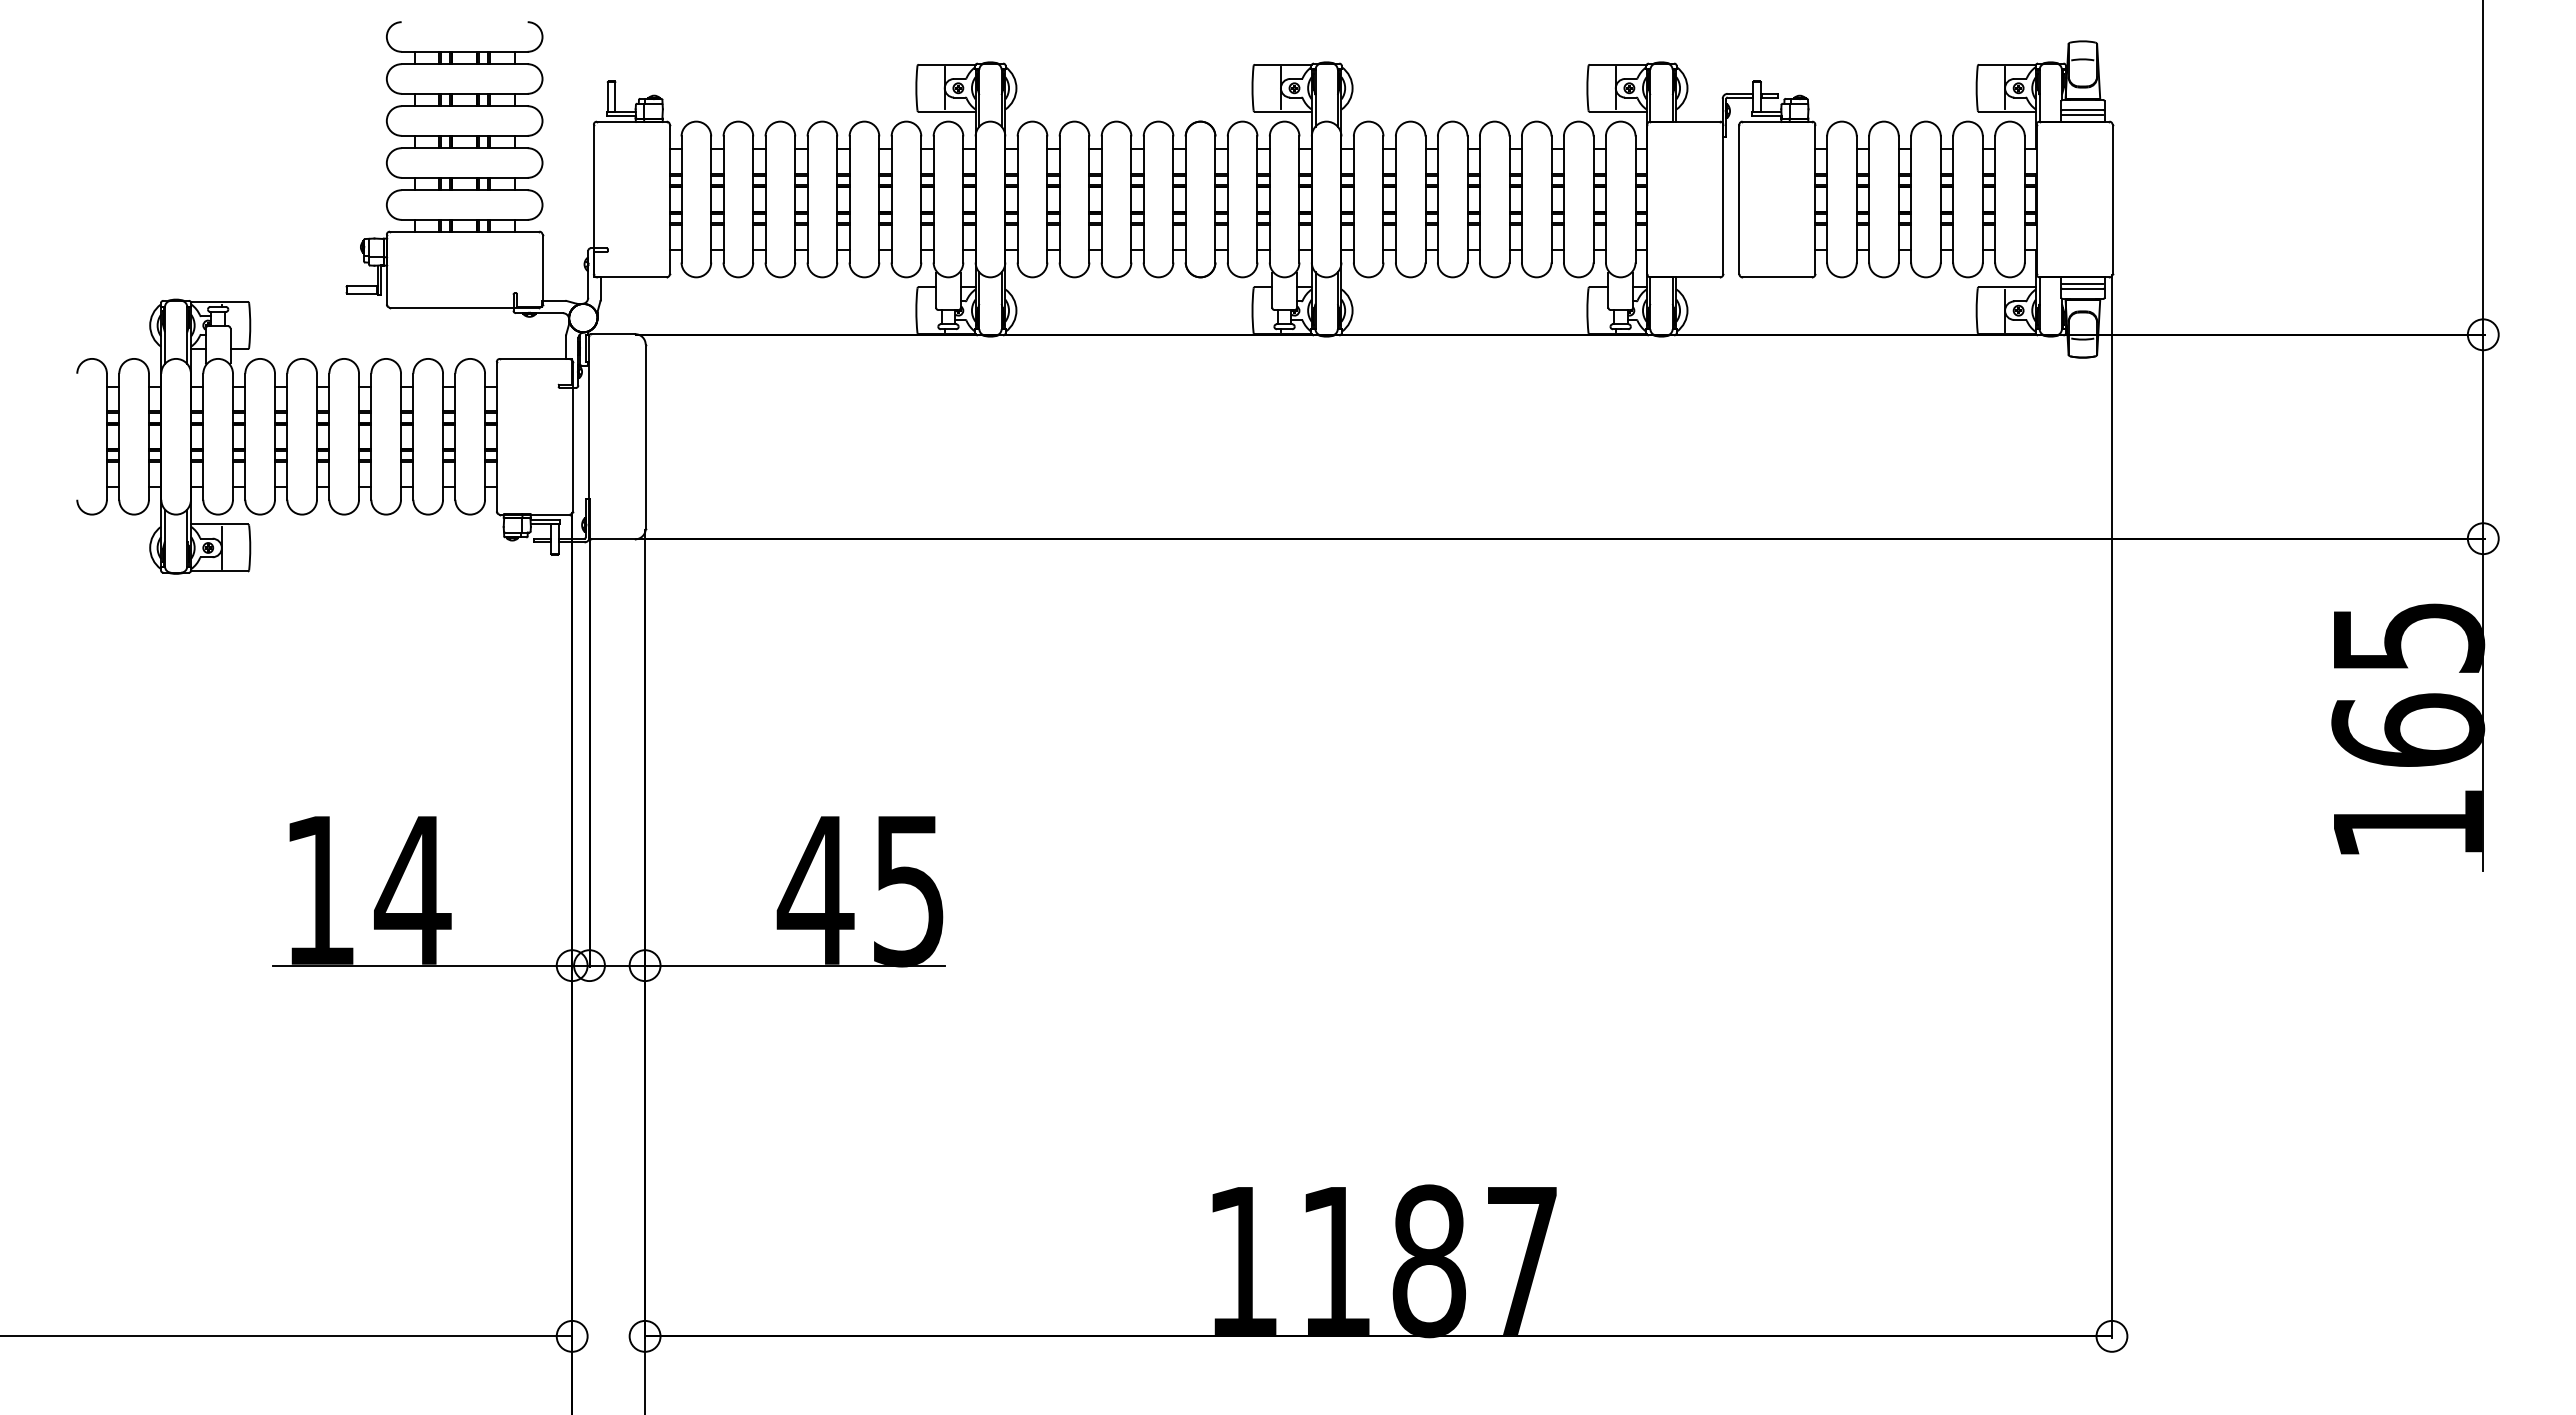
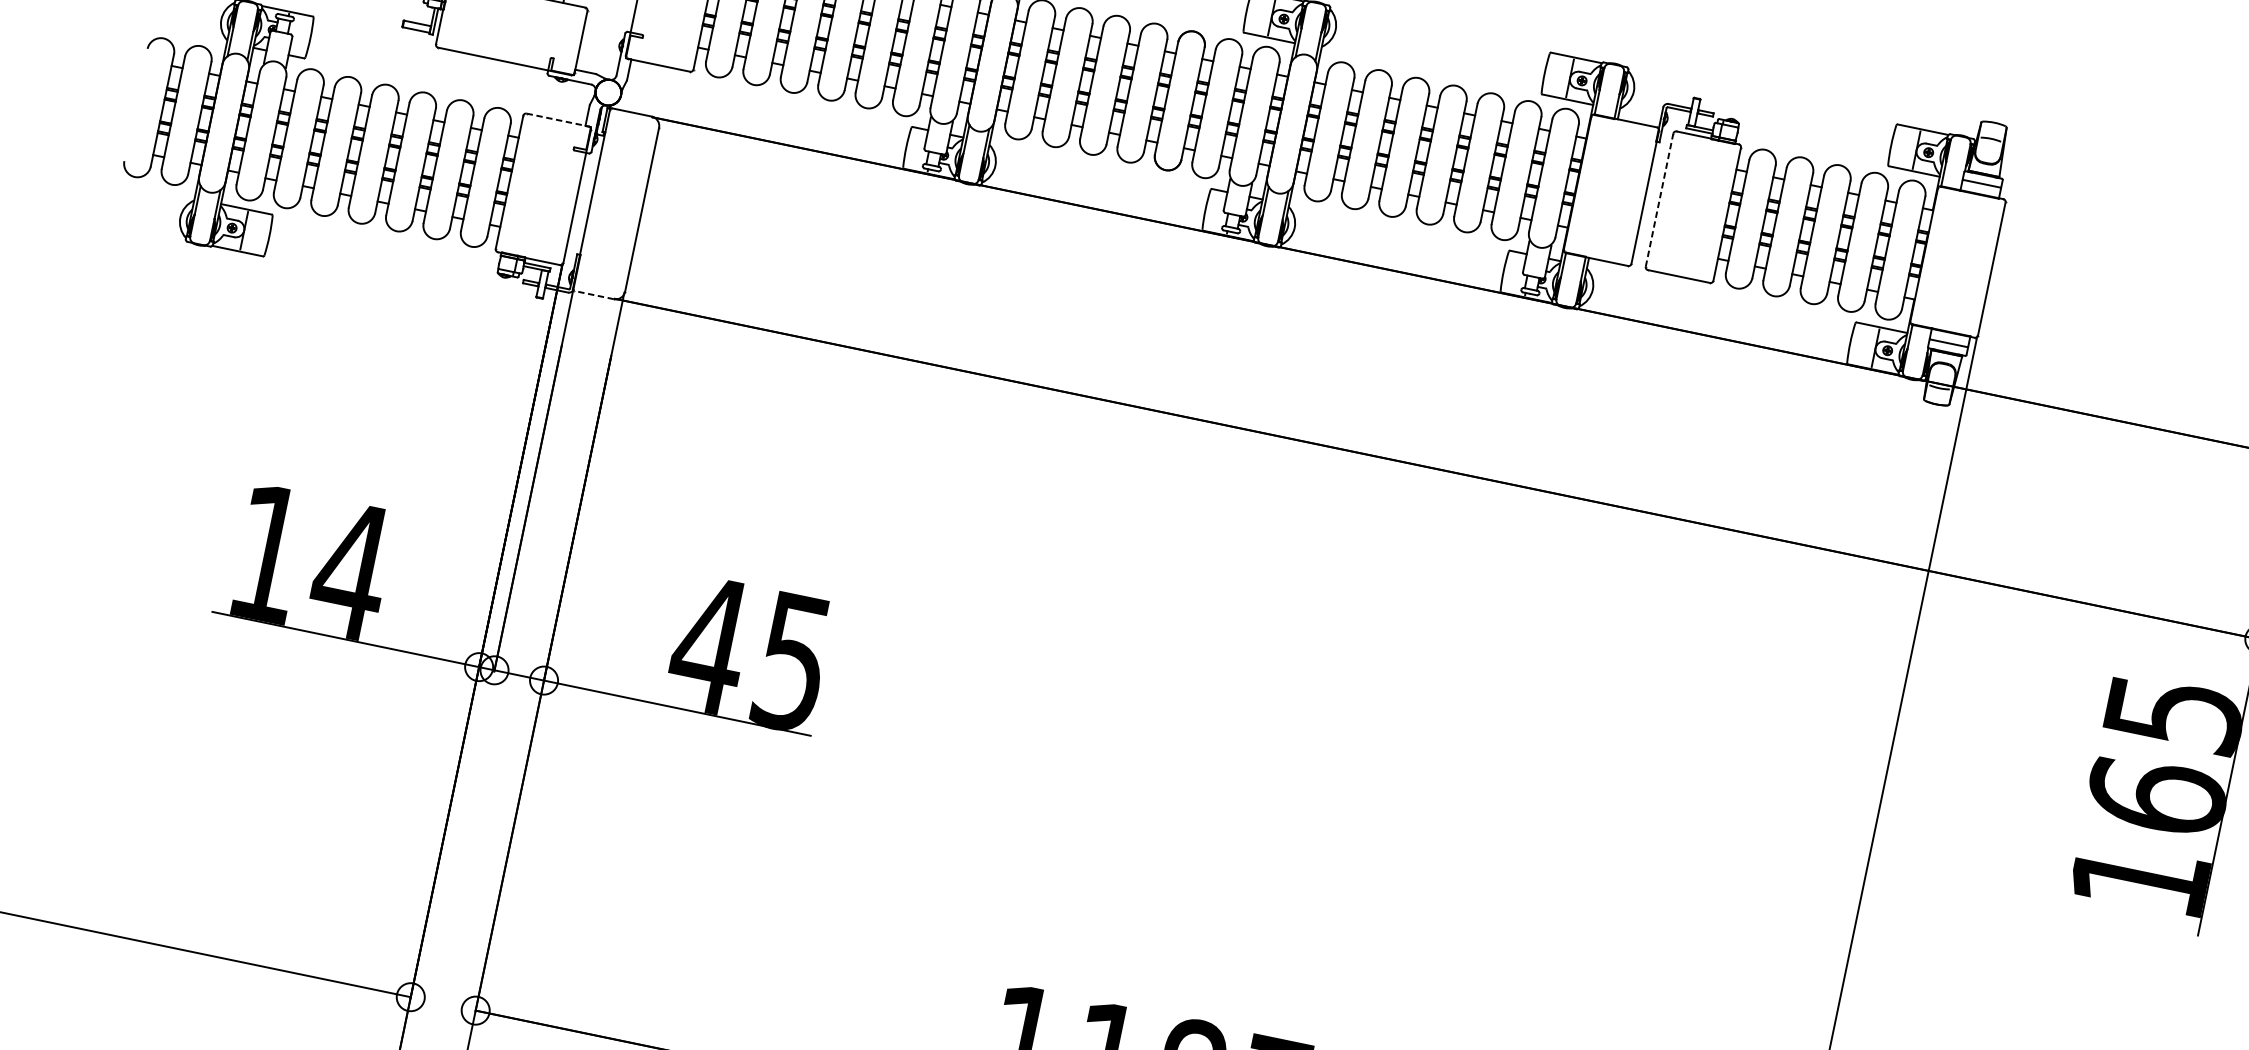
line: (2082, 115) -> (1980, 188), removed
line: (1739, 199) -> (1659, 200), solid -> dashed
line: (2082, 283) -> (1949, 338), removed
line: (534, 358) -> (557, 119), solid -> dashed
line: (612, 539) -> (593, 295), solid -> dashed

